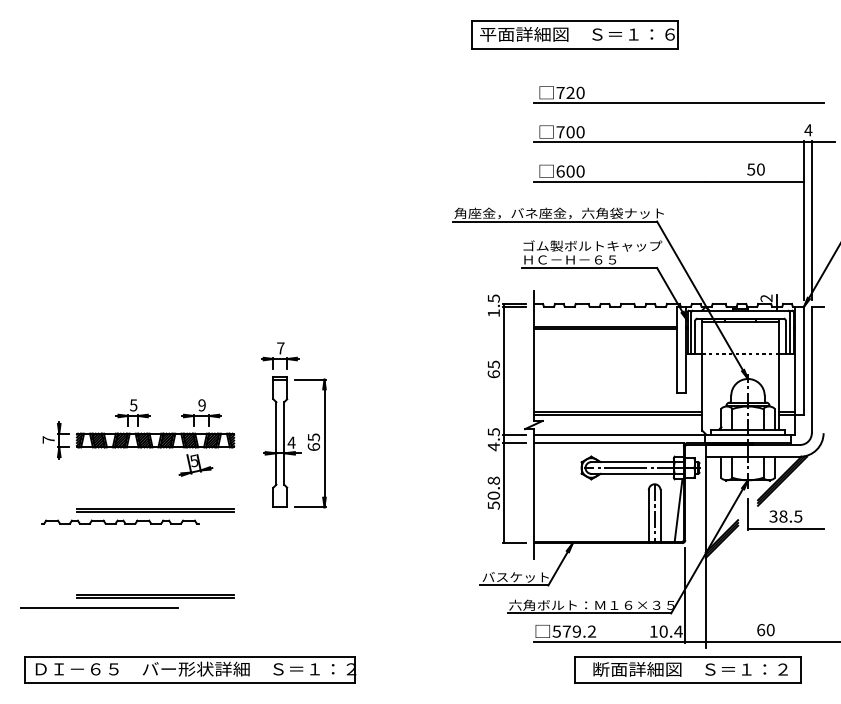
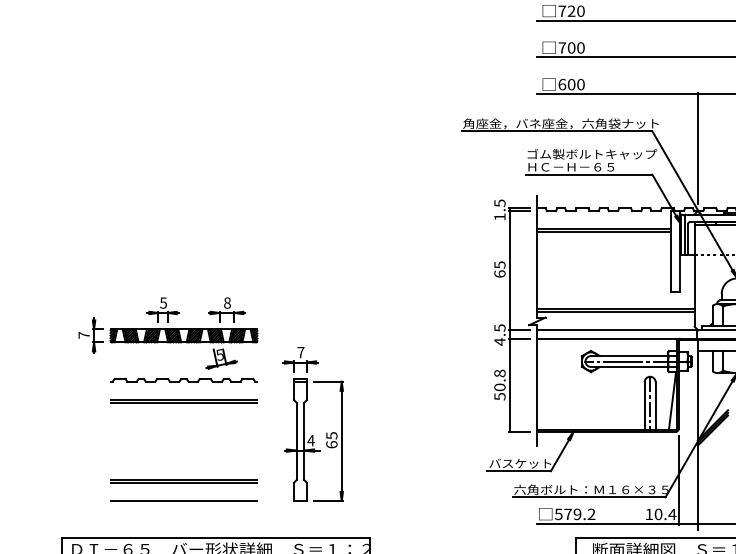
line: (705, 239) -> (697, 148), added
text: (201, 405) -> (226, 303), 9 -> 8
part: (284, 425) -> (304, 424), moved
part: (120, 521) -> (183, 379), moved
line: (99, 607) -> (183, 500), moved

